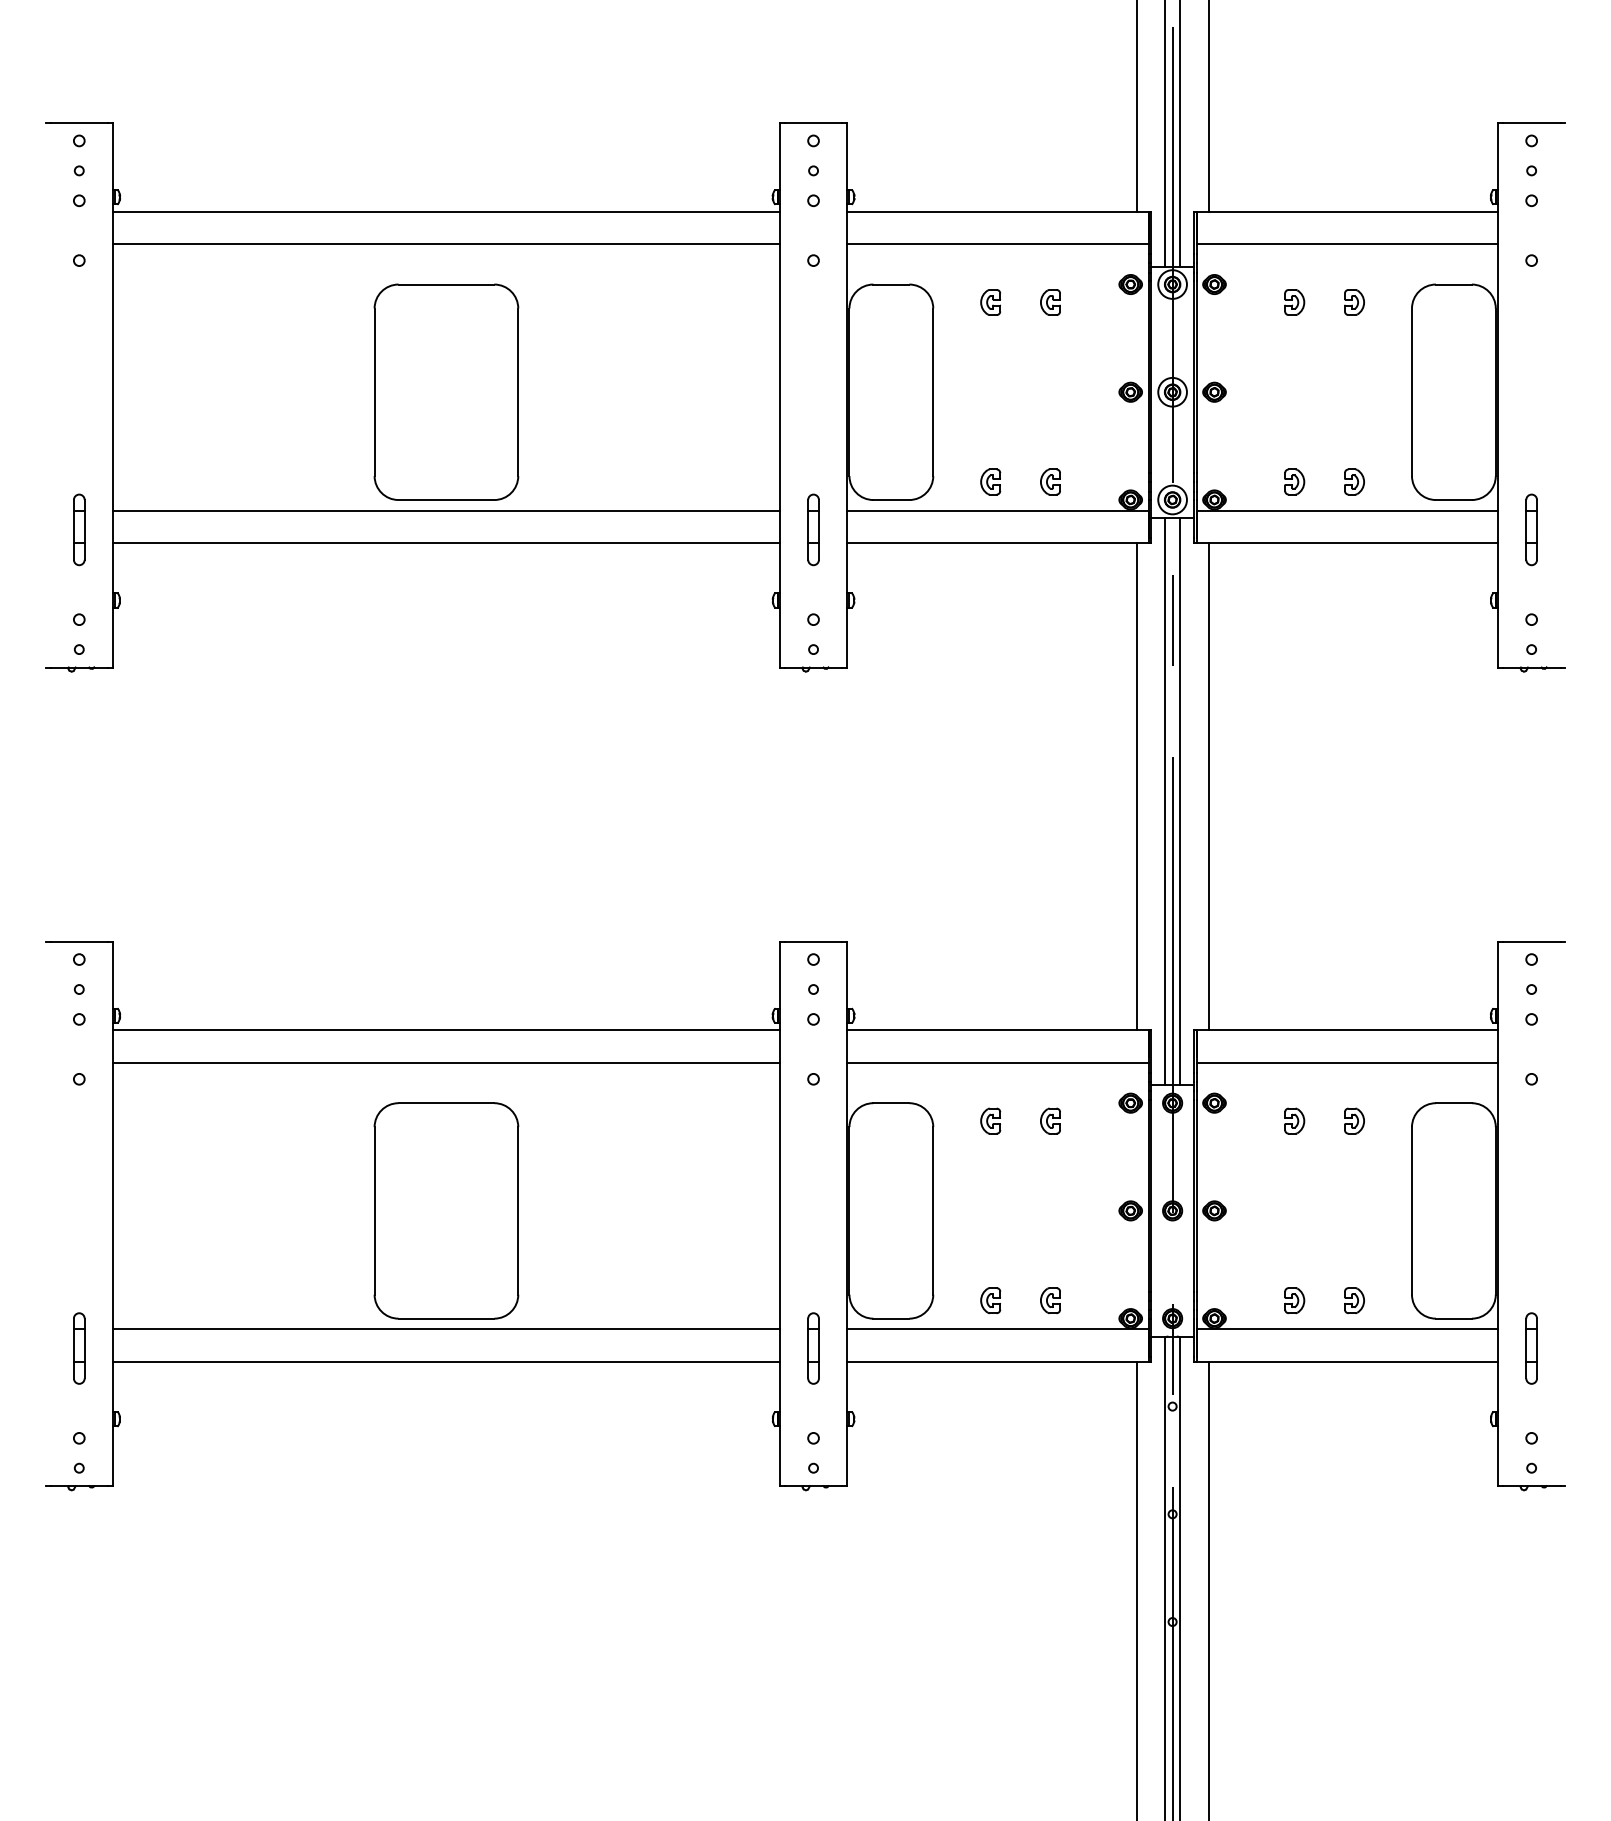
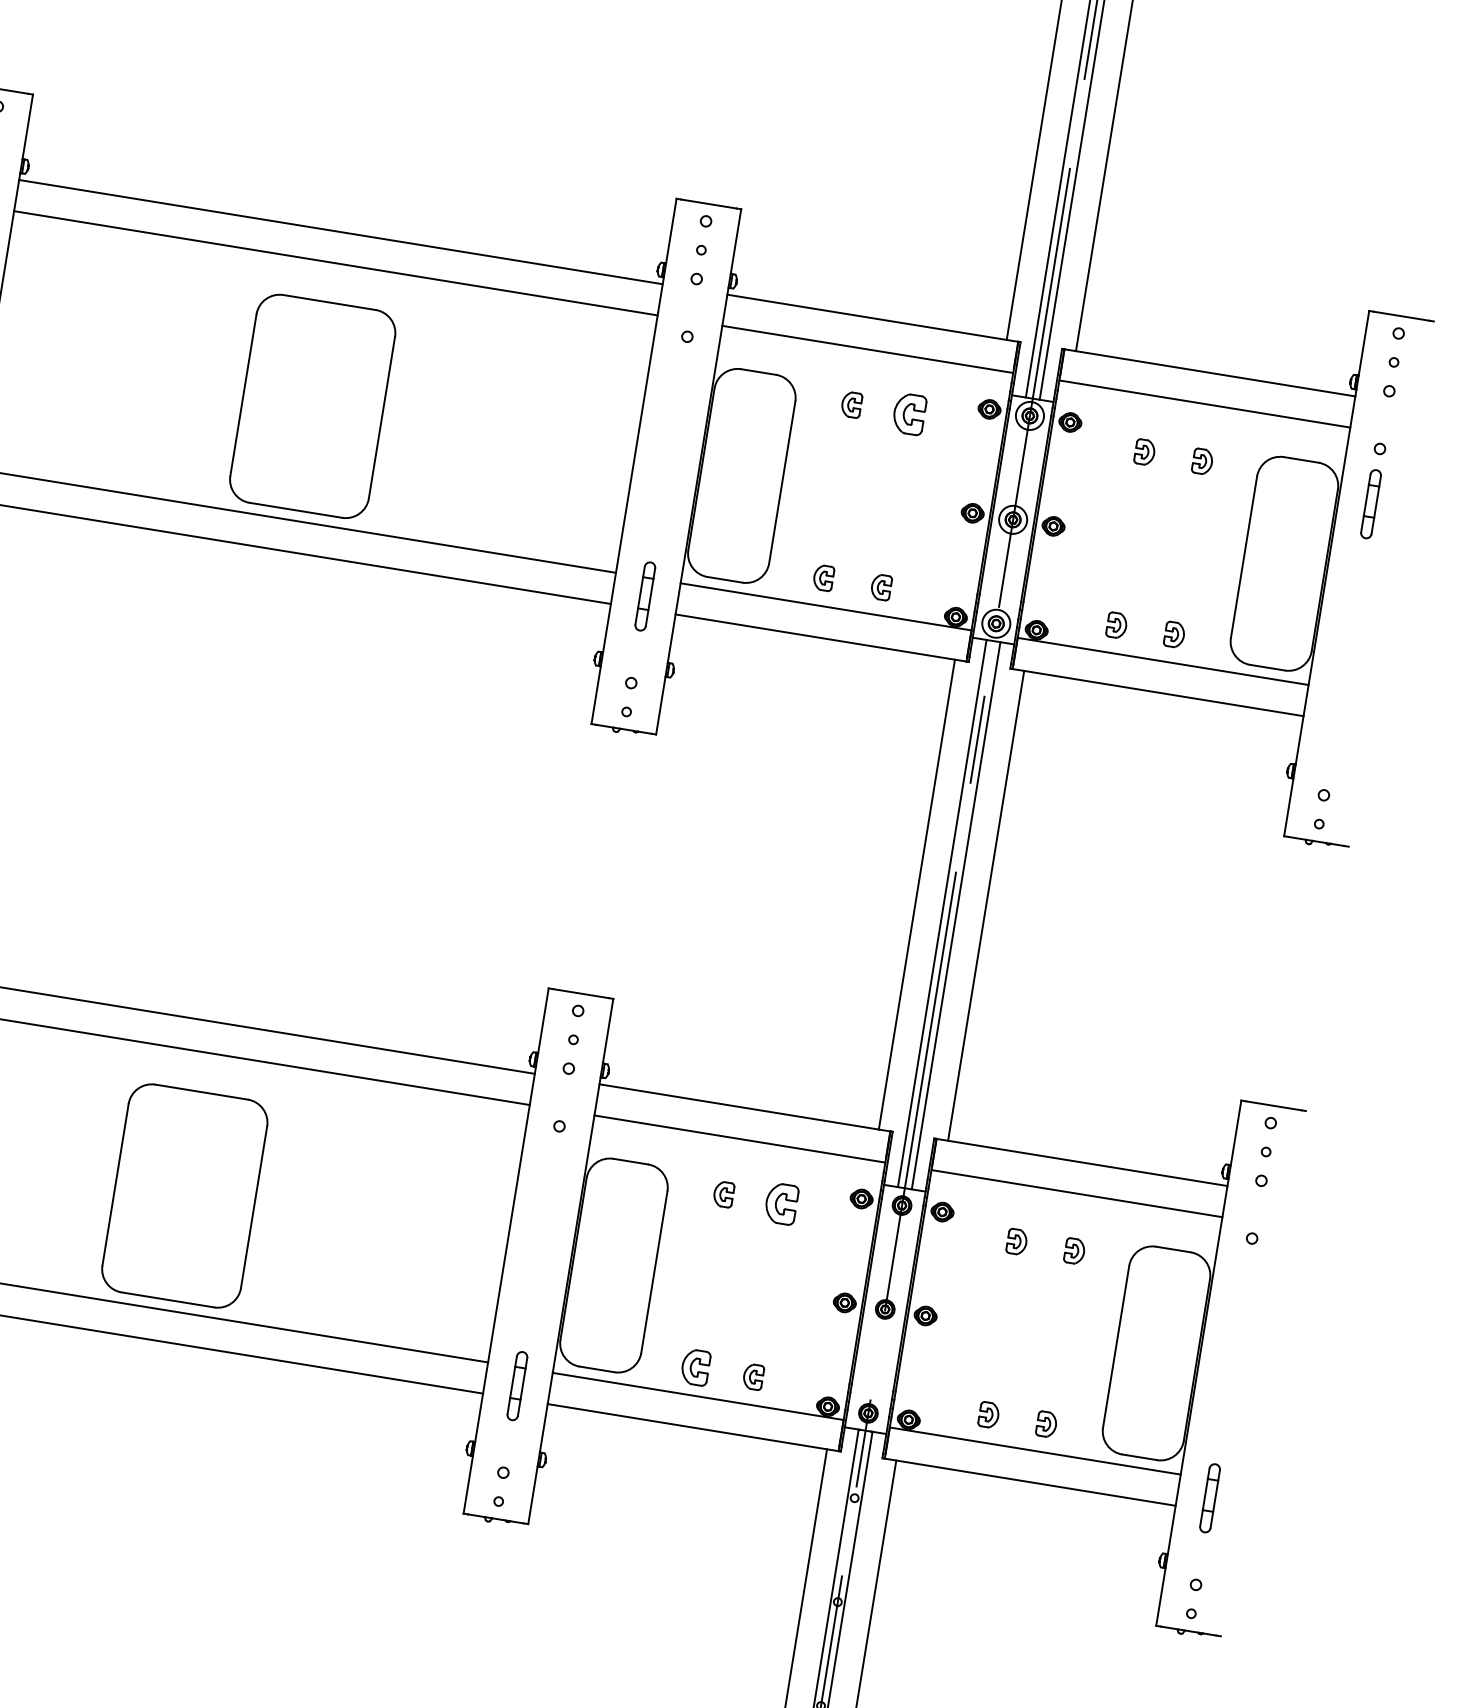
part: (1050, 302) -> (909, 414), size x1.6
part: (1531, 529) -> (1370, 503), moved
part: (1050, 1120) -> (781, 1203), size x1.6
part: (990, 1300) -> (695, 1367), size x1.4

